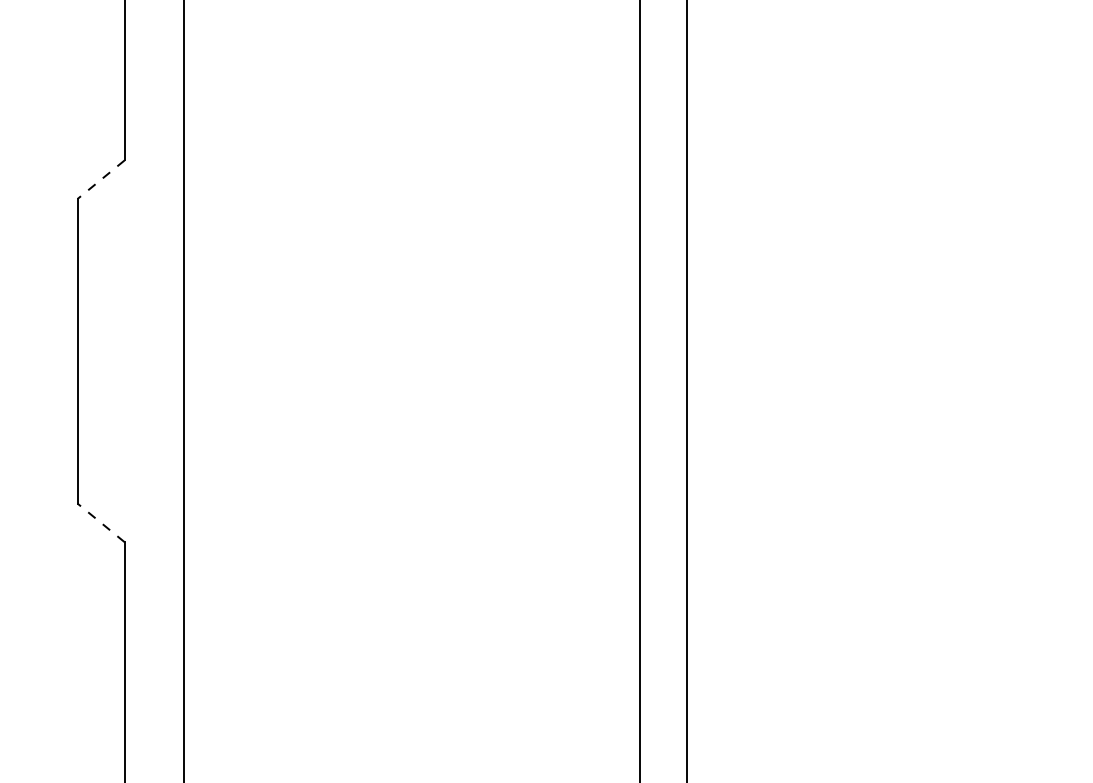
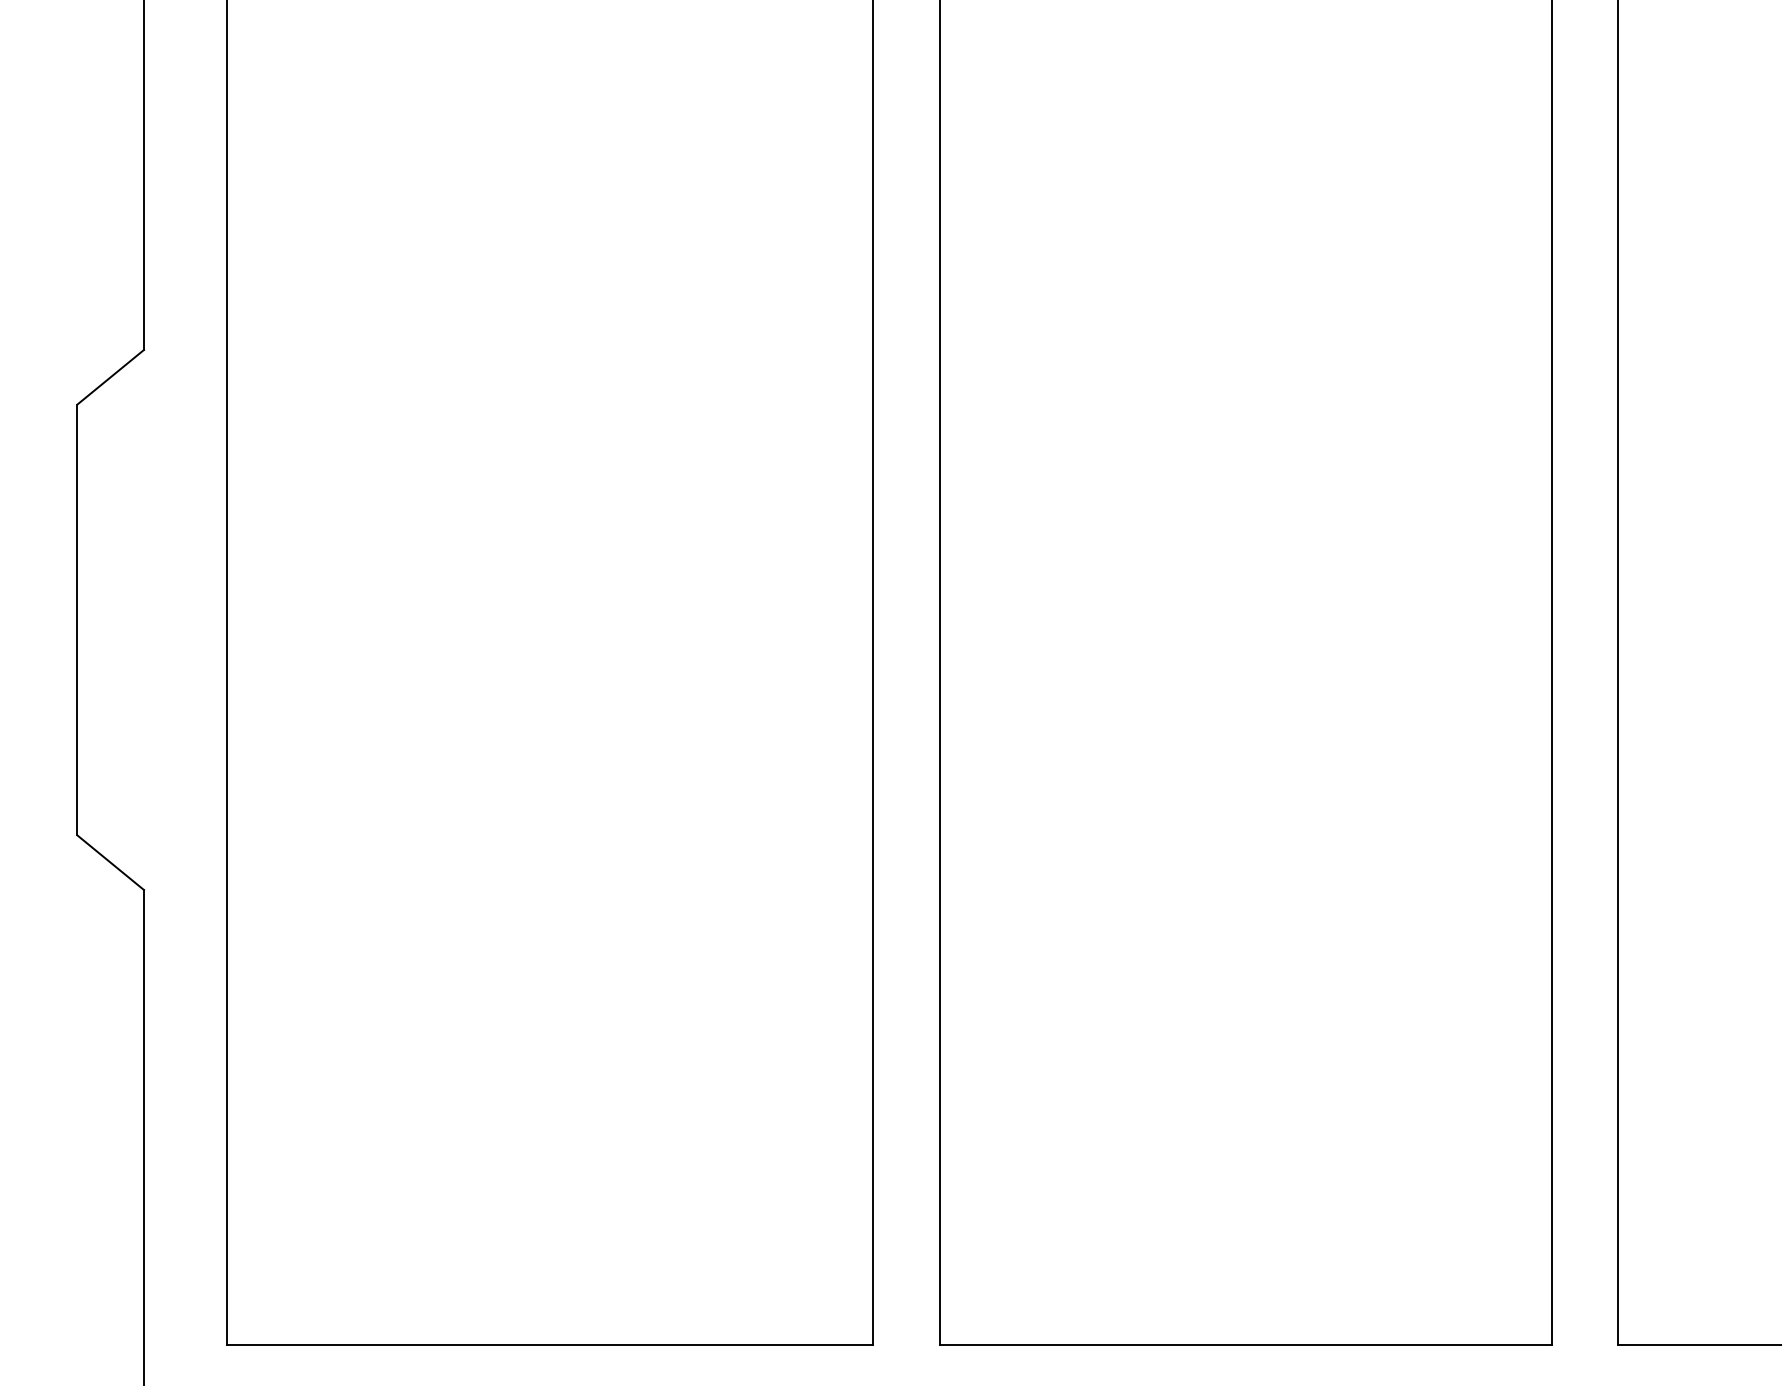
line: (100, 179) -> (110, 377), dashed -> solid
line: (100, 522) -> (110, 862), dashed -> solid

